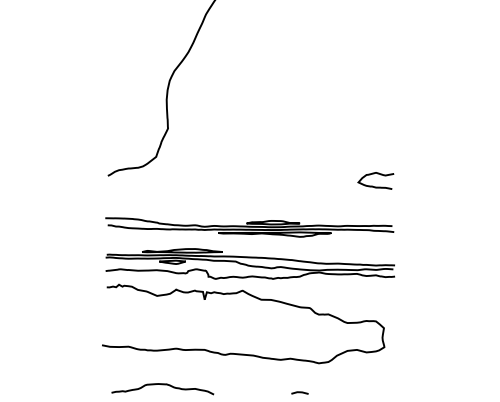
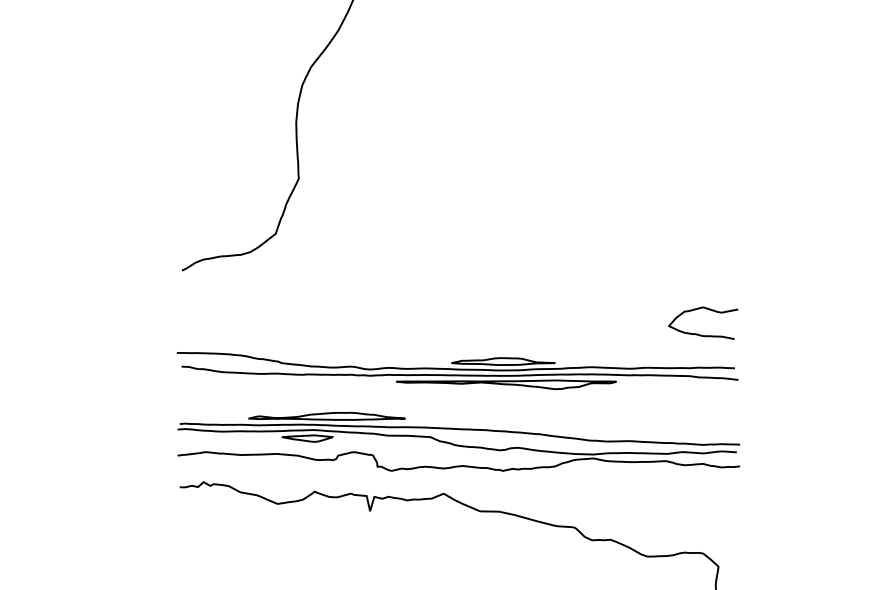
curve: (372, 185) -> (696, 332), moved

